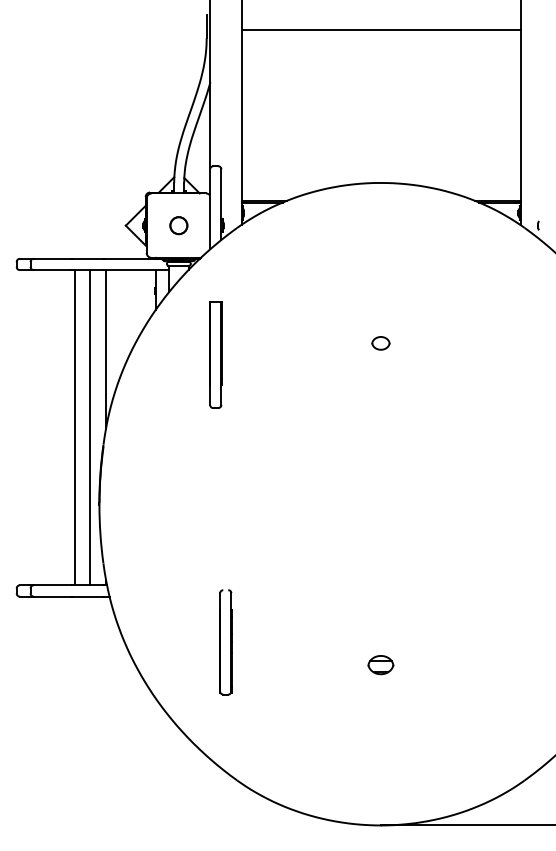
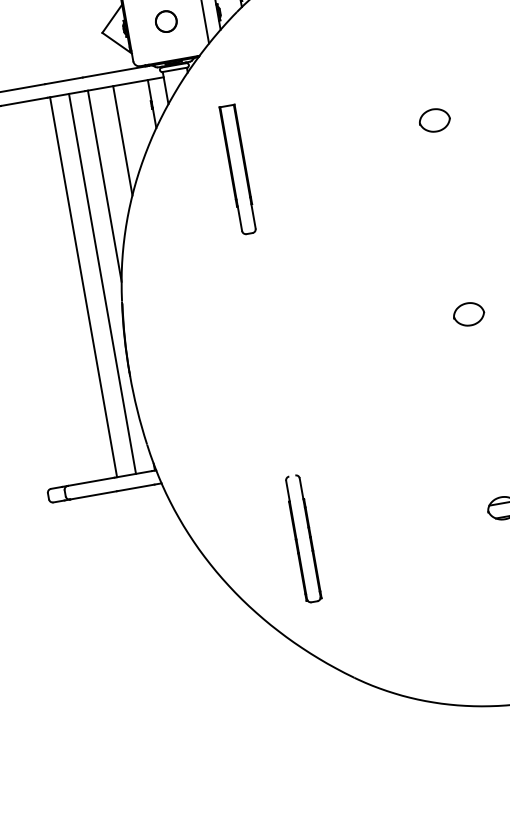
line: (126, 315) -> (122, 140), added
part: (380, 343) -> (434, 120), size x1.43
part: (380, 504) -> (468, 314), added
part: (225, 642) -> (303, 539), moved

